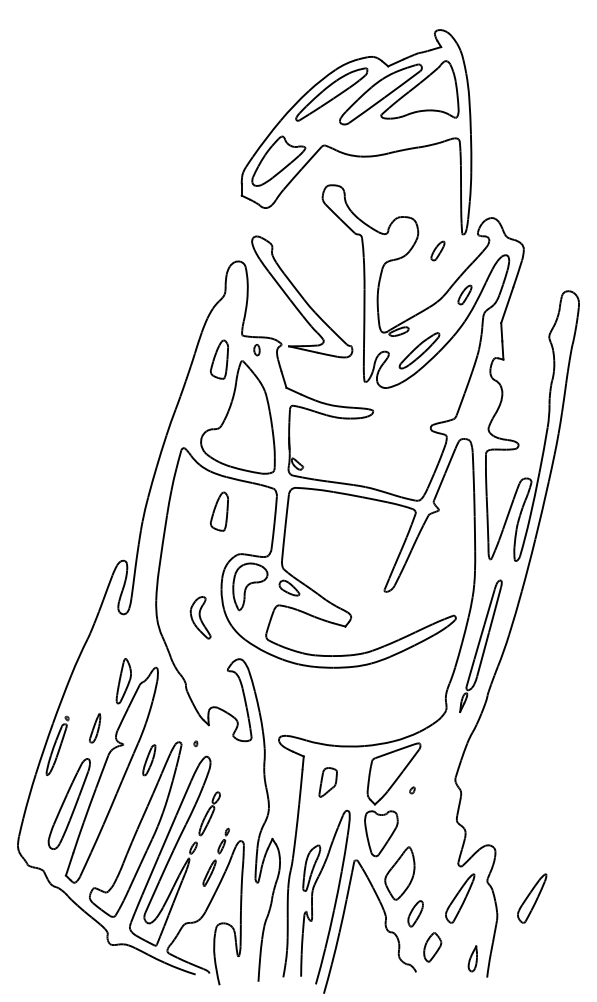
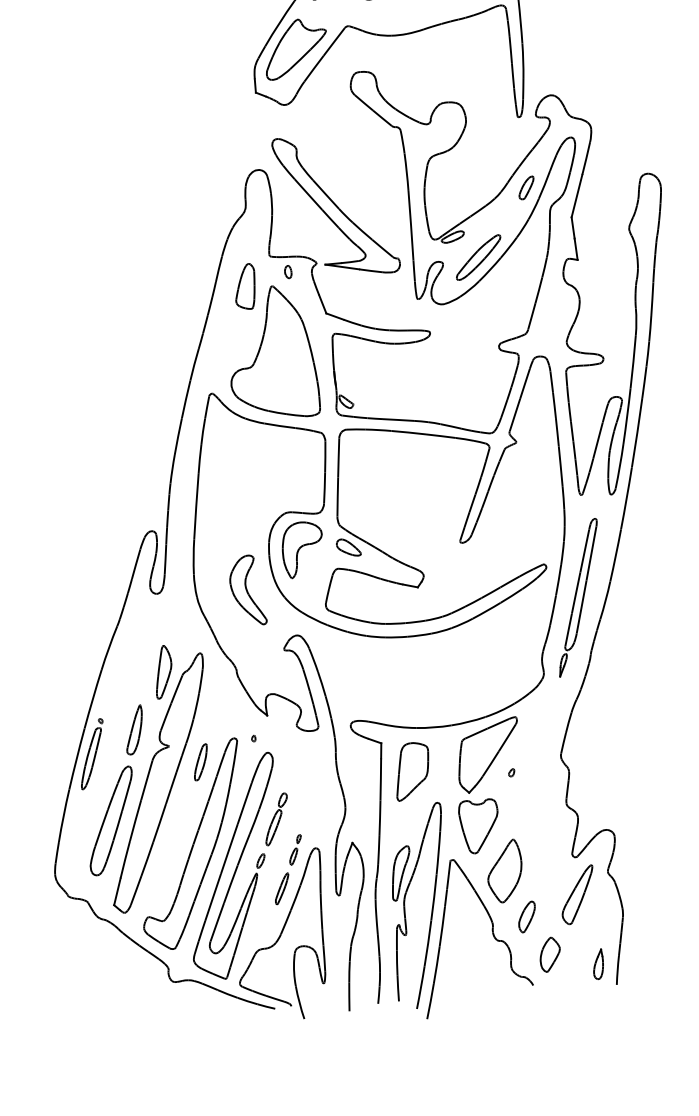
part: (437, 250) -> (490, 138), removed
part: (219, 511) -> (259, 464), removed
part: (200, 617) -> (247, 590), size x1.43
part: (94, 727) -> (133, 729), size x1.43
part: (327, 782) -> (411, 771), size x1.67
part: (532, 898) -> (662, 888), removed

